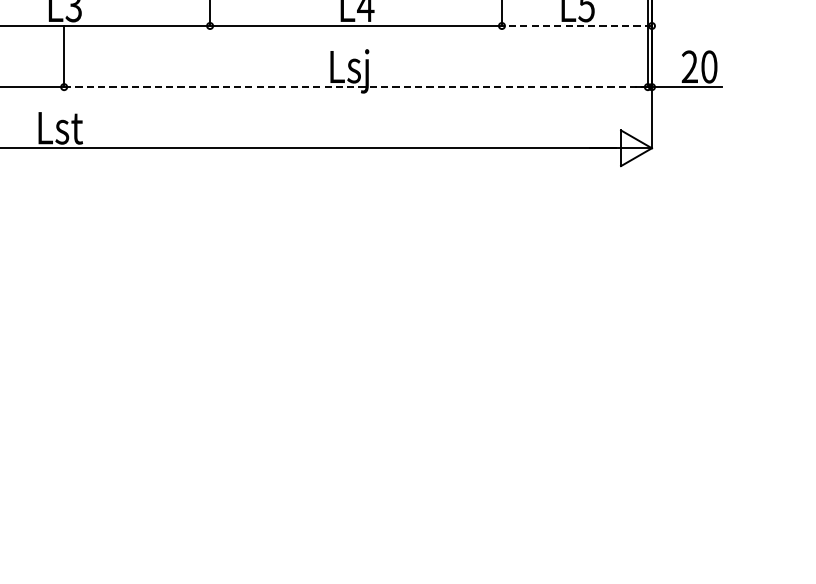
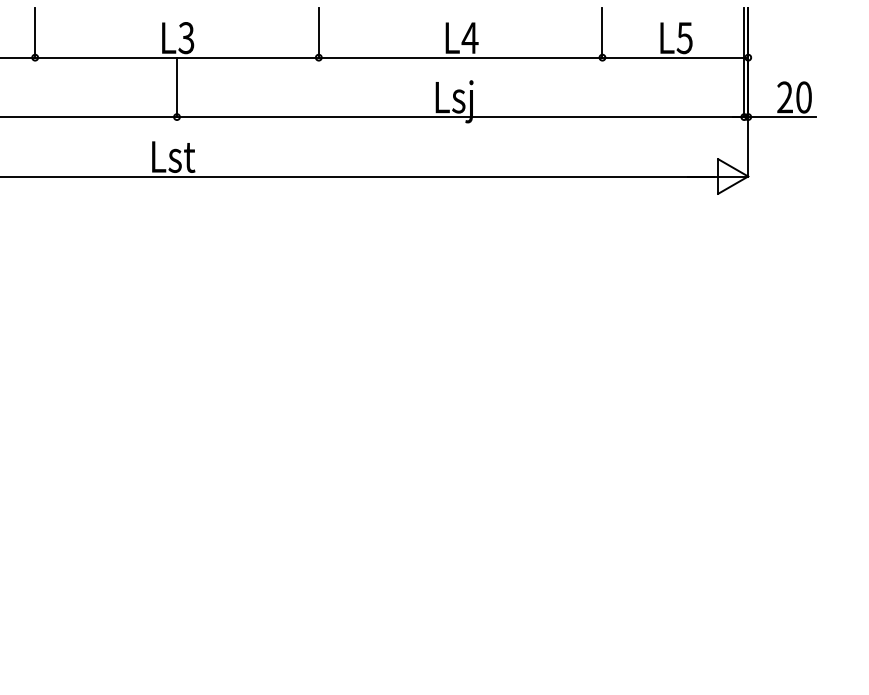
line: (577, 25) -> (675, 57), dashed -> solid
line: (355, 87) -> (460, 117), dashed -> solid

